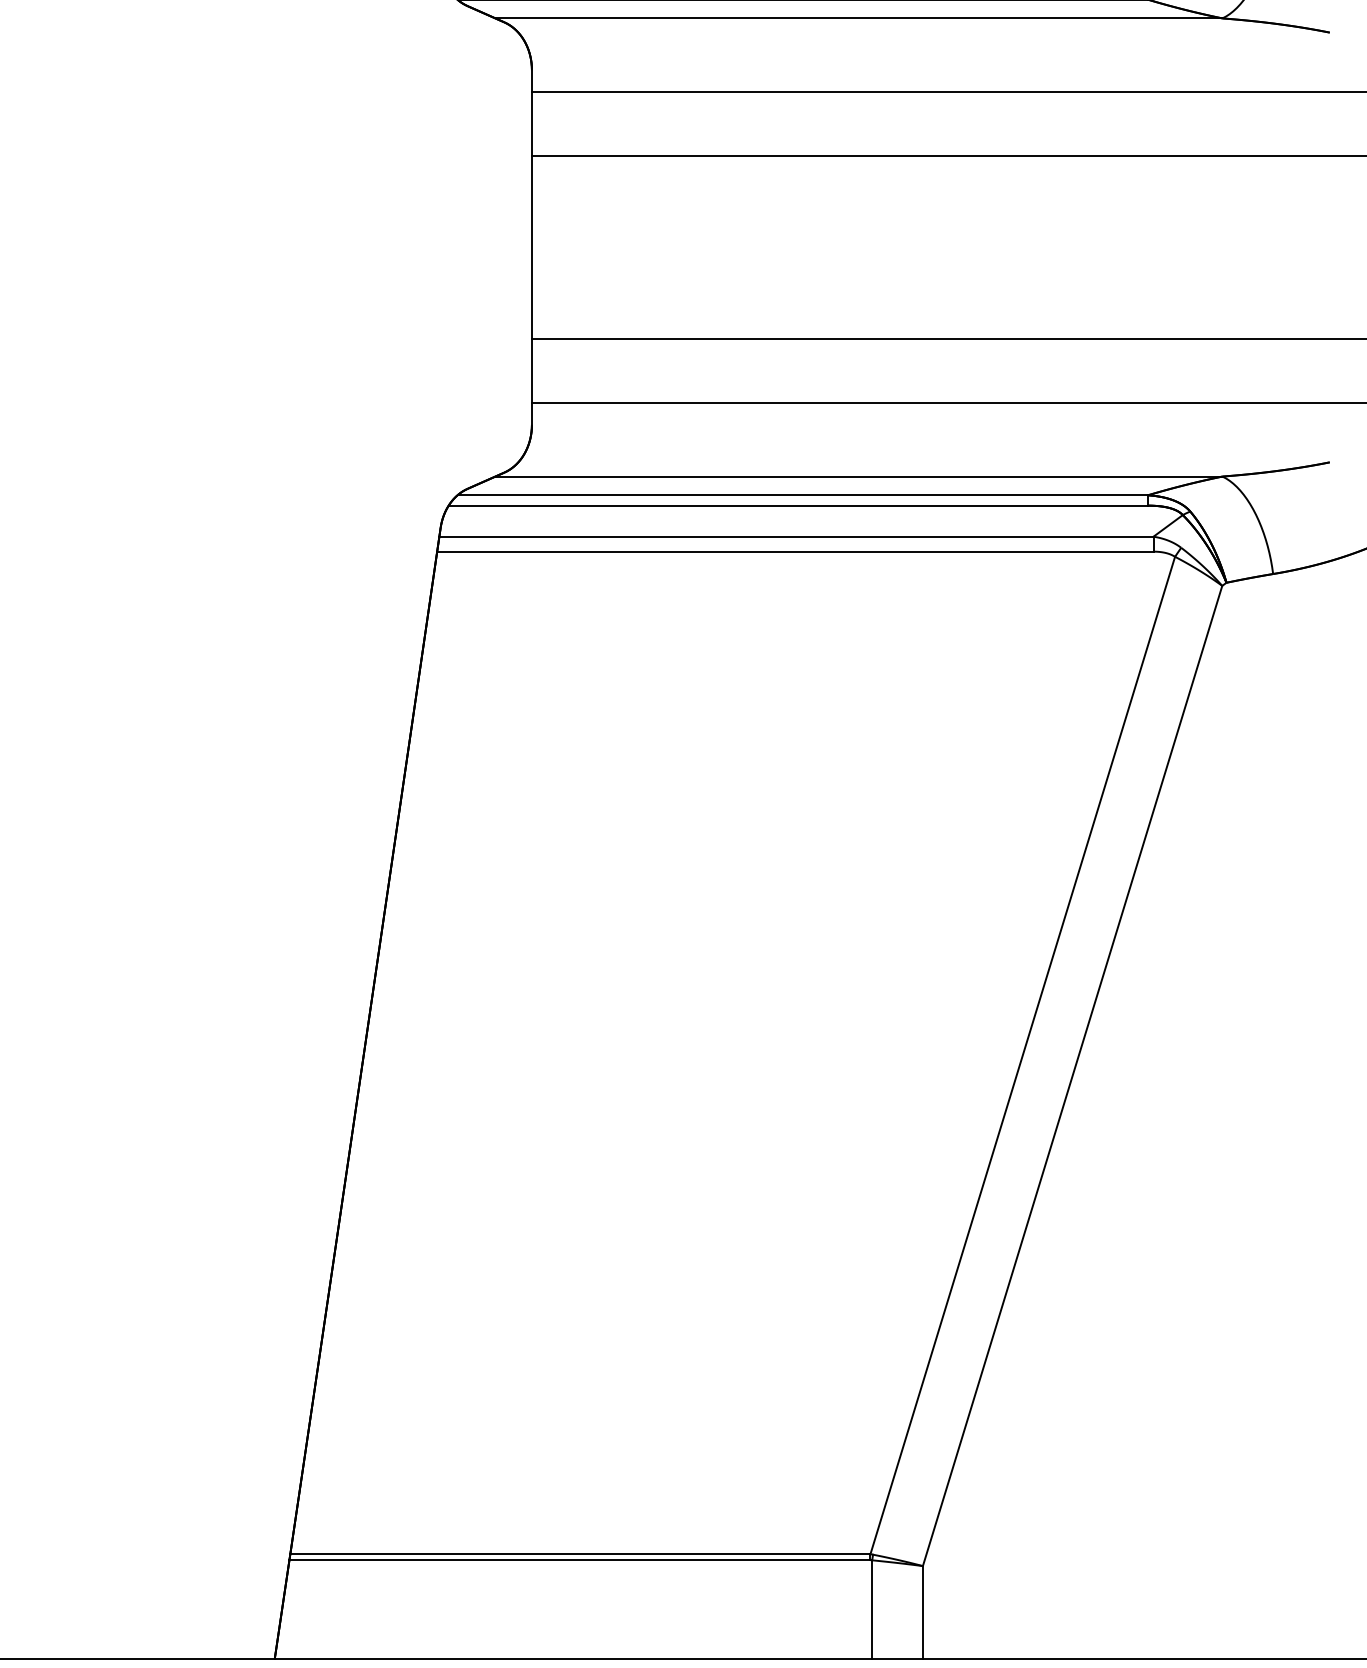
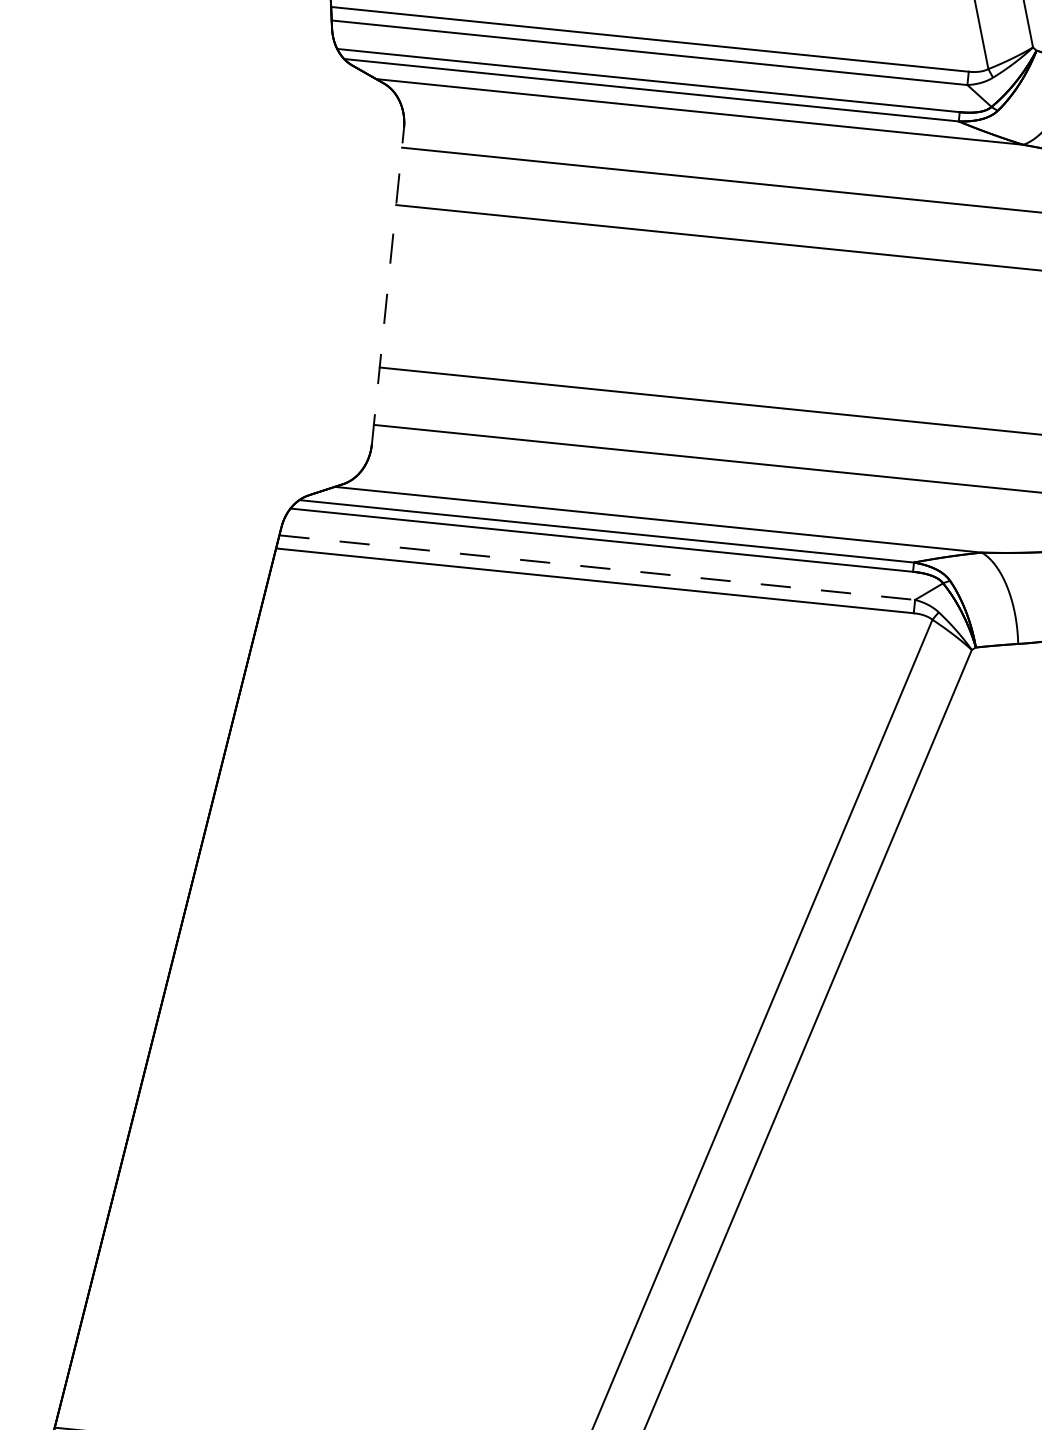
line: (531, 247) -> (387, 286), solid -> dashed
line: (796, 536) -> (597, 567), solid -> dashed

